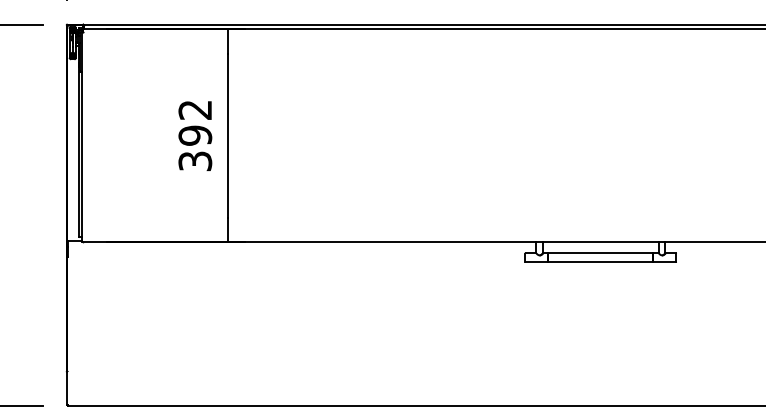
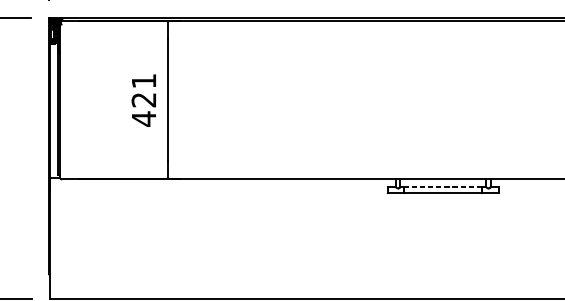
text: (195, 136) -> (144, 100), 392 -> 421
line: (600, 253) -> (442, 187), solid -> dashed

